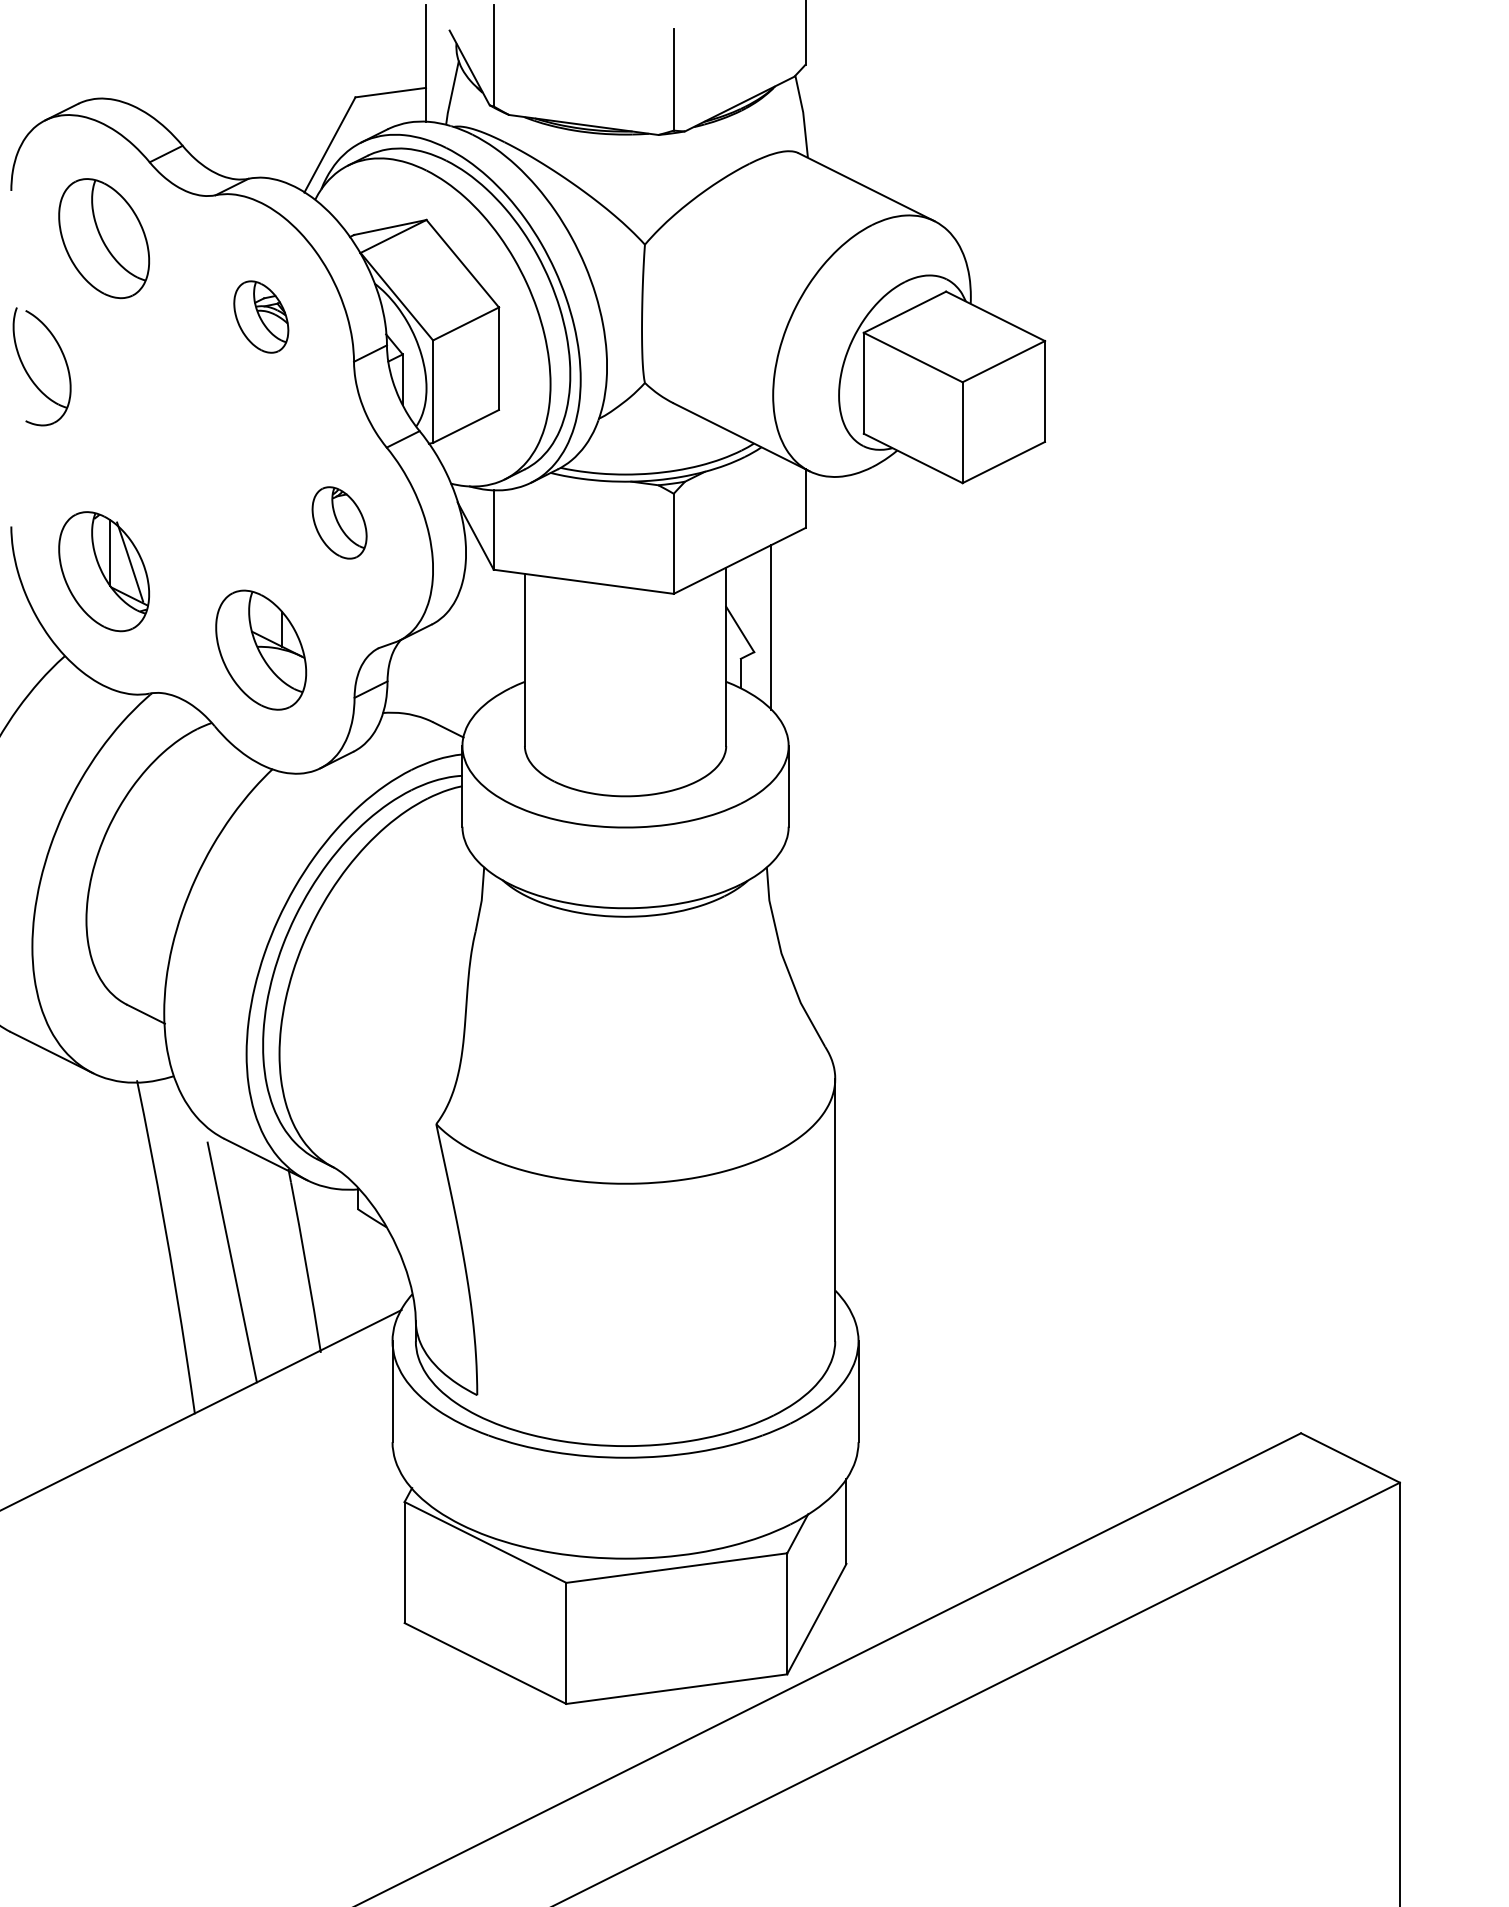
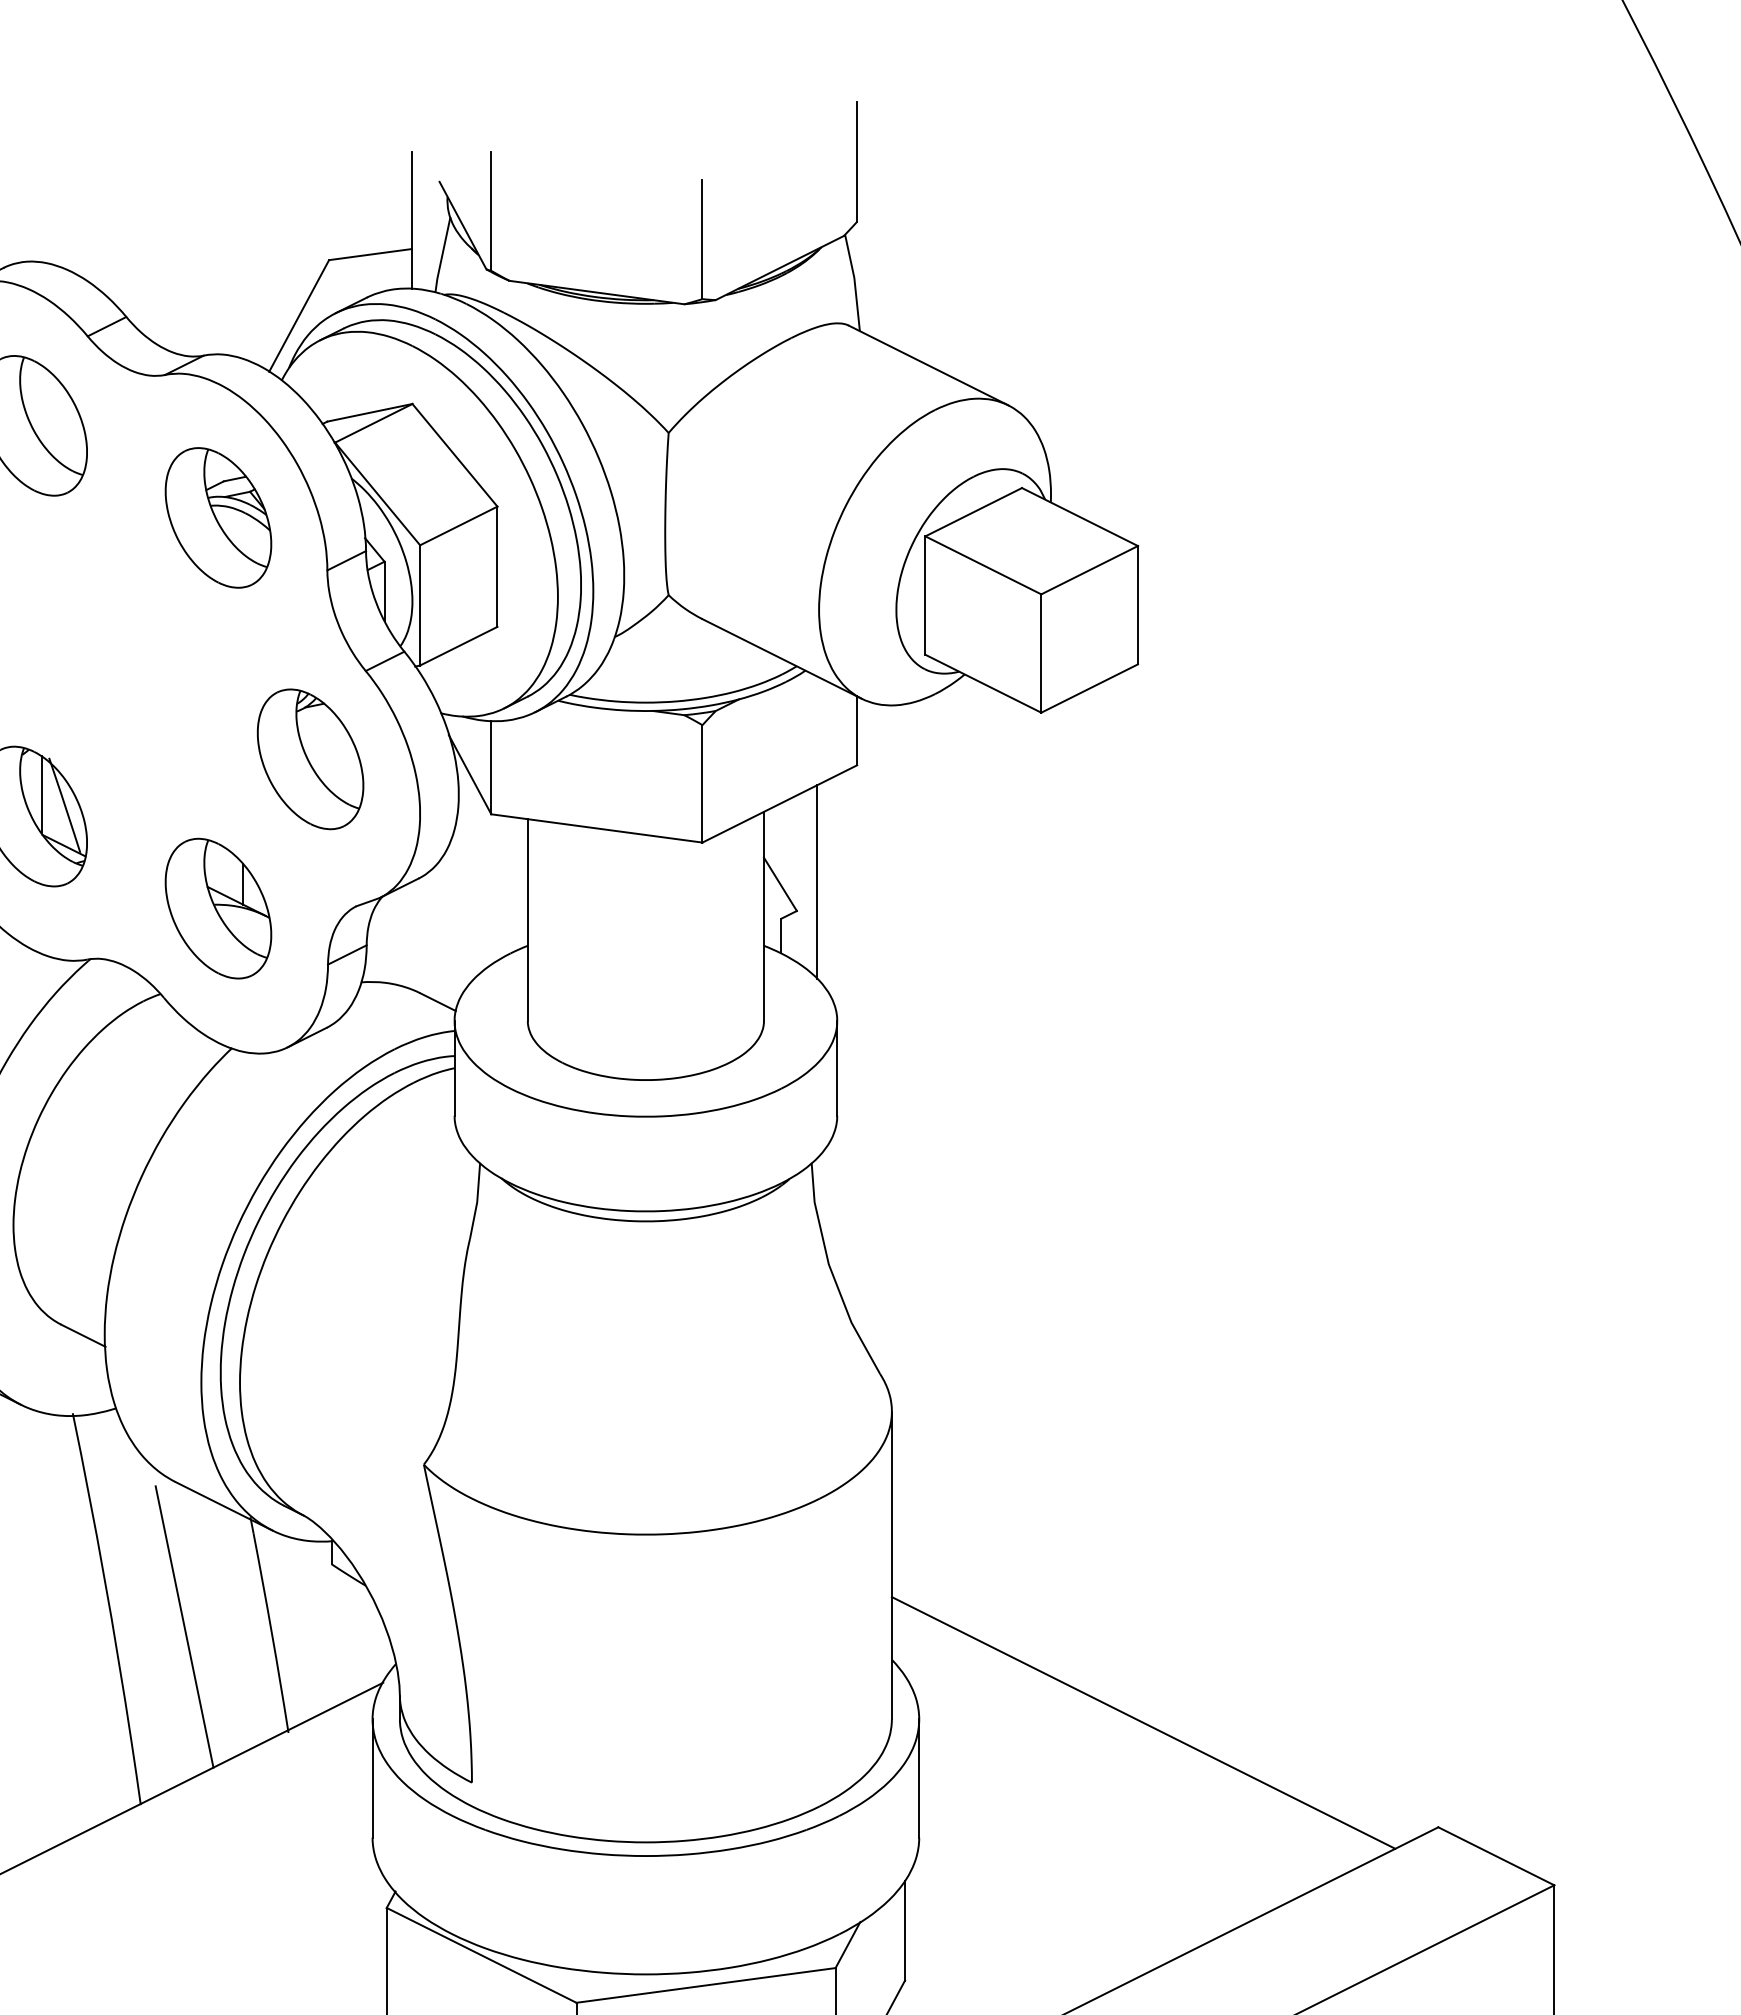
part: (261, 316) -> (218, 517), size x1.67
part: (339, 522) -> (310, 758), size x1.67
line: (1049, 1344) -> (1143, 1723), added

